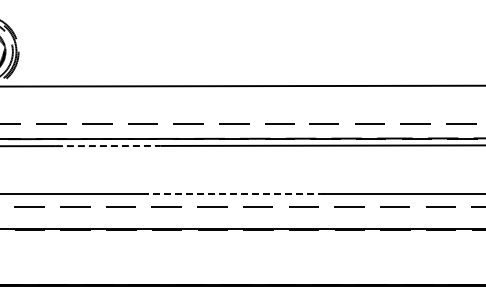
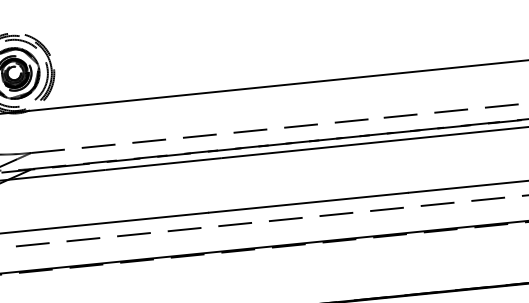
line: (108, 146) -> (164, 164), dashed -> solid
line: (232, 193) -> (306, 202), dashed -> solid

